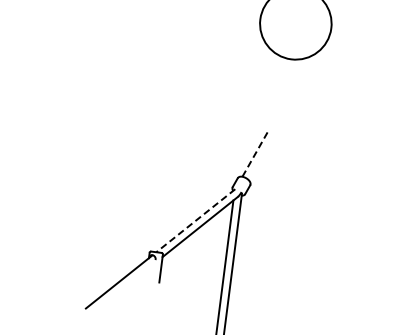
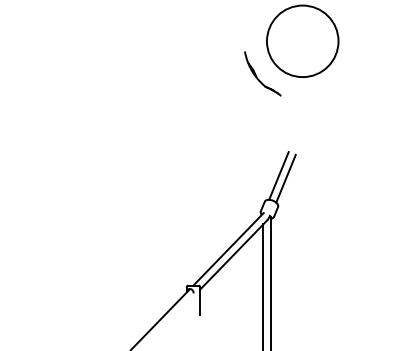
part: (251, 50) -> (262, 73), added
line: (254, 153) -> (278, 175), dashed -> solid
line: (261, 157) -> (285, 178), added
line: (195, 220) -> (228, 249), dashed -> solid

